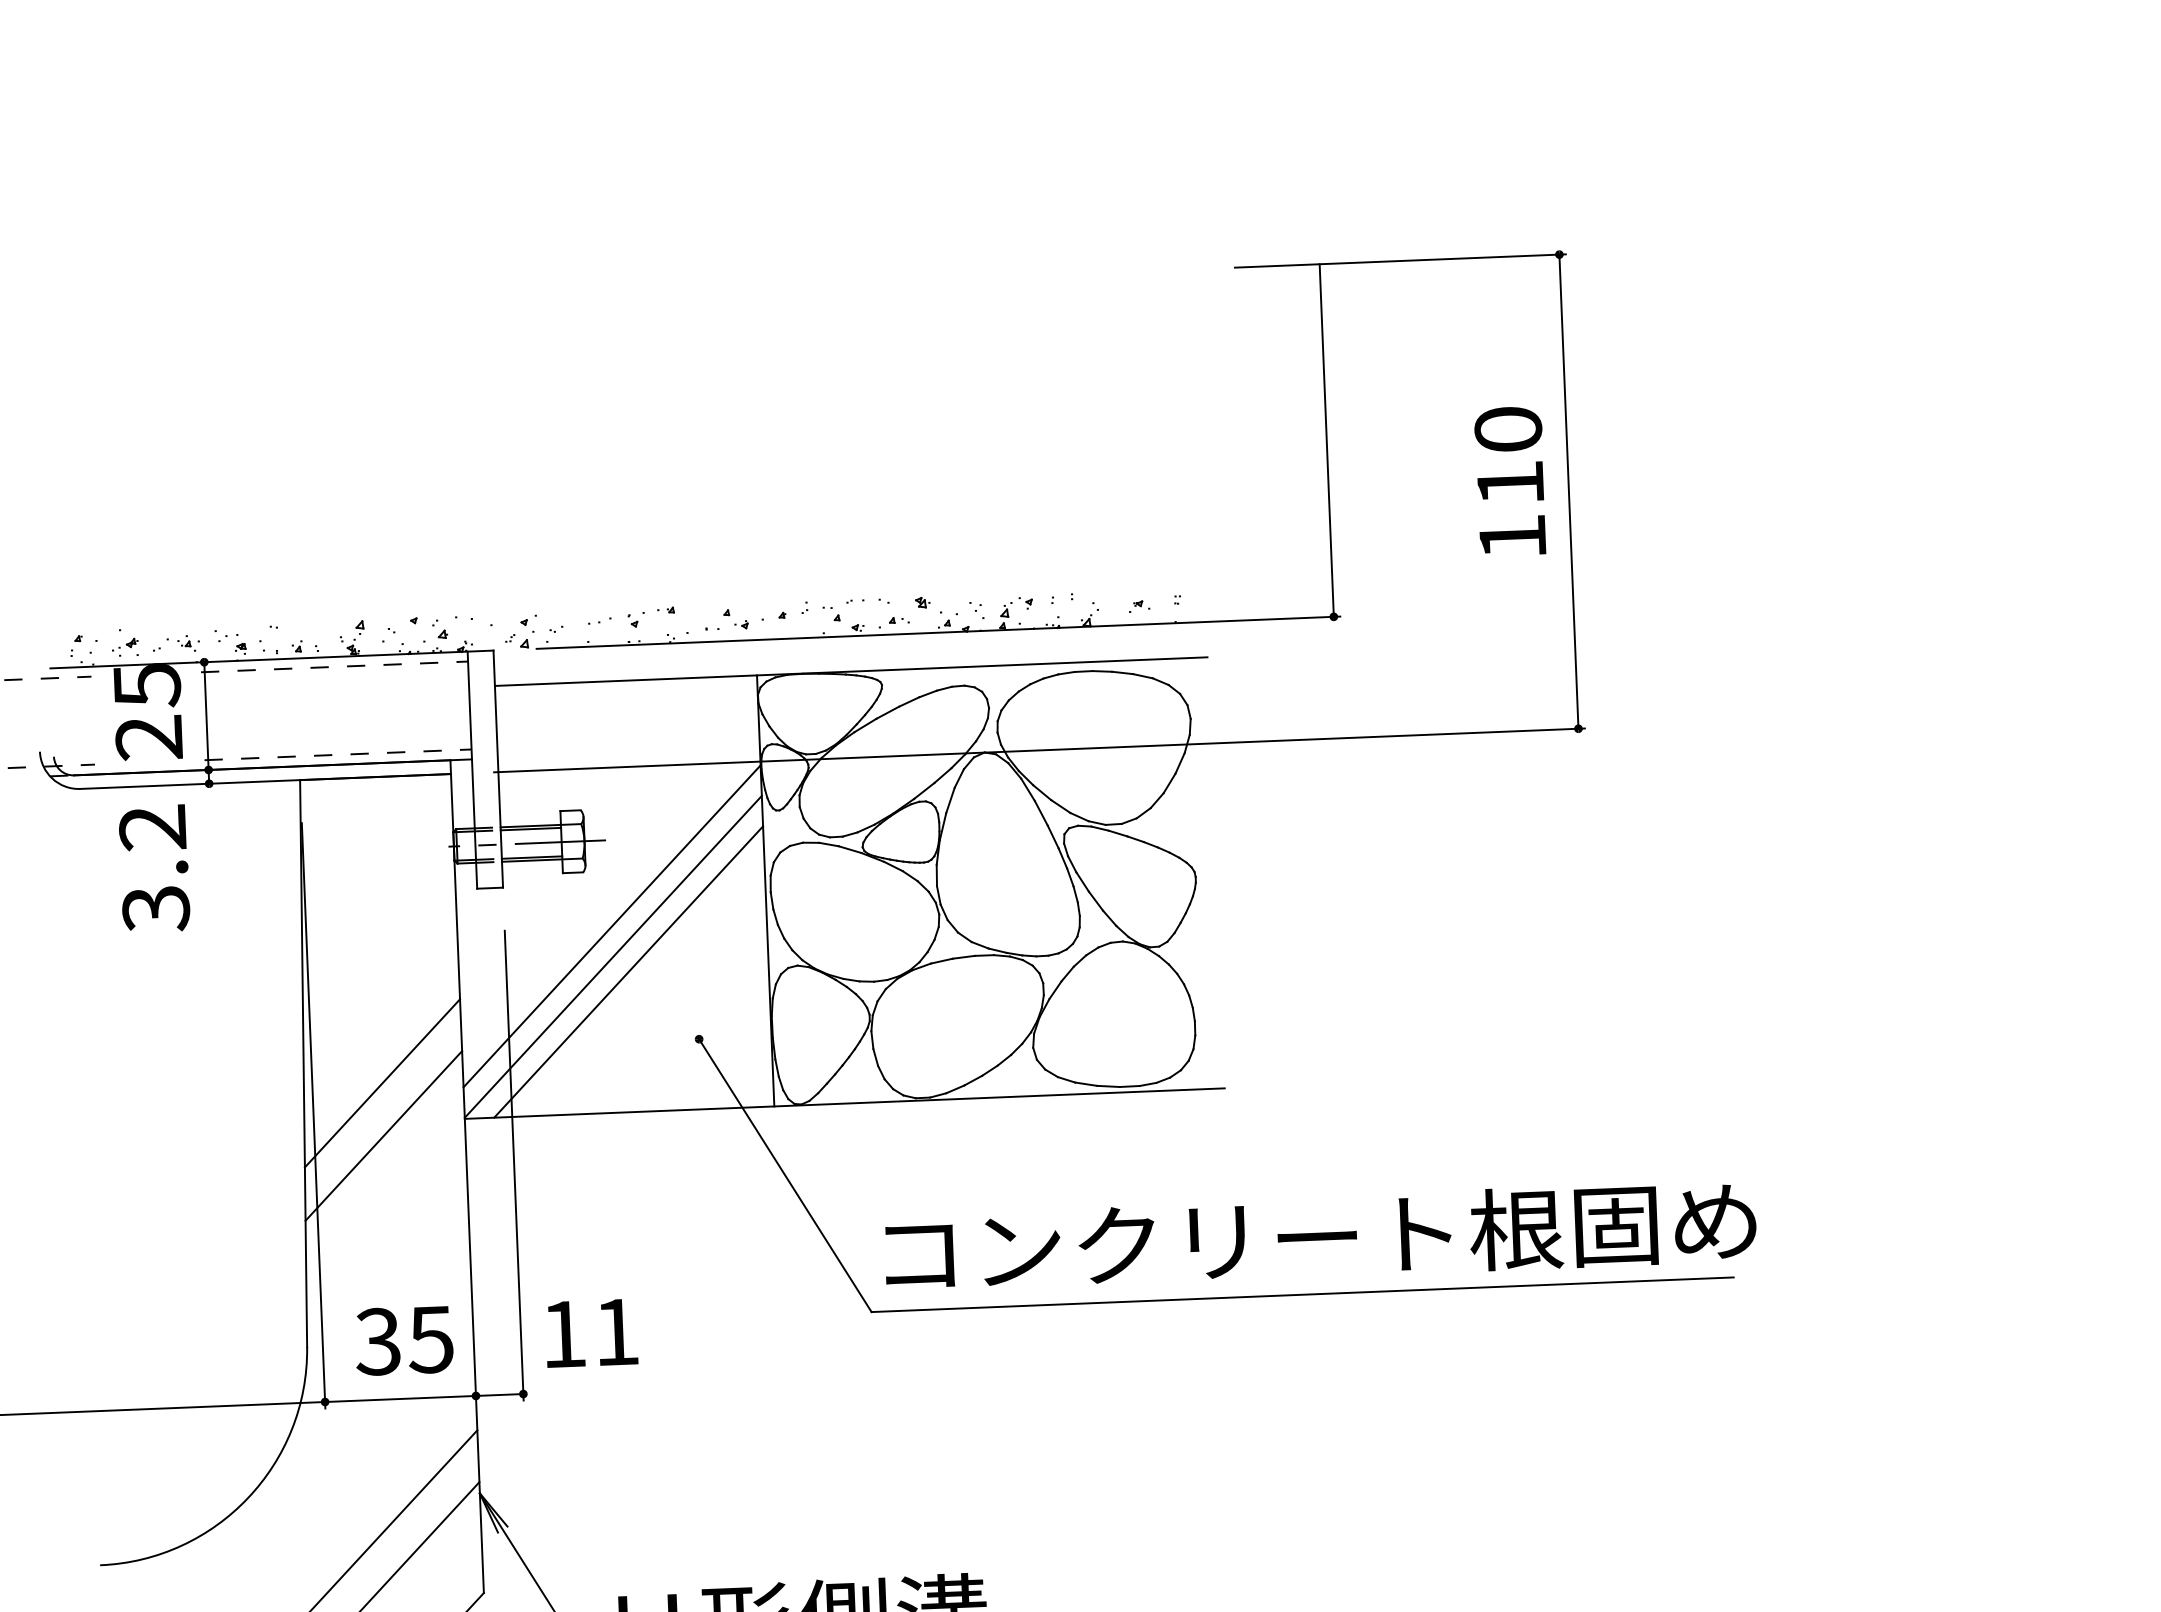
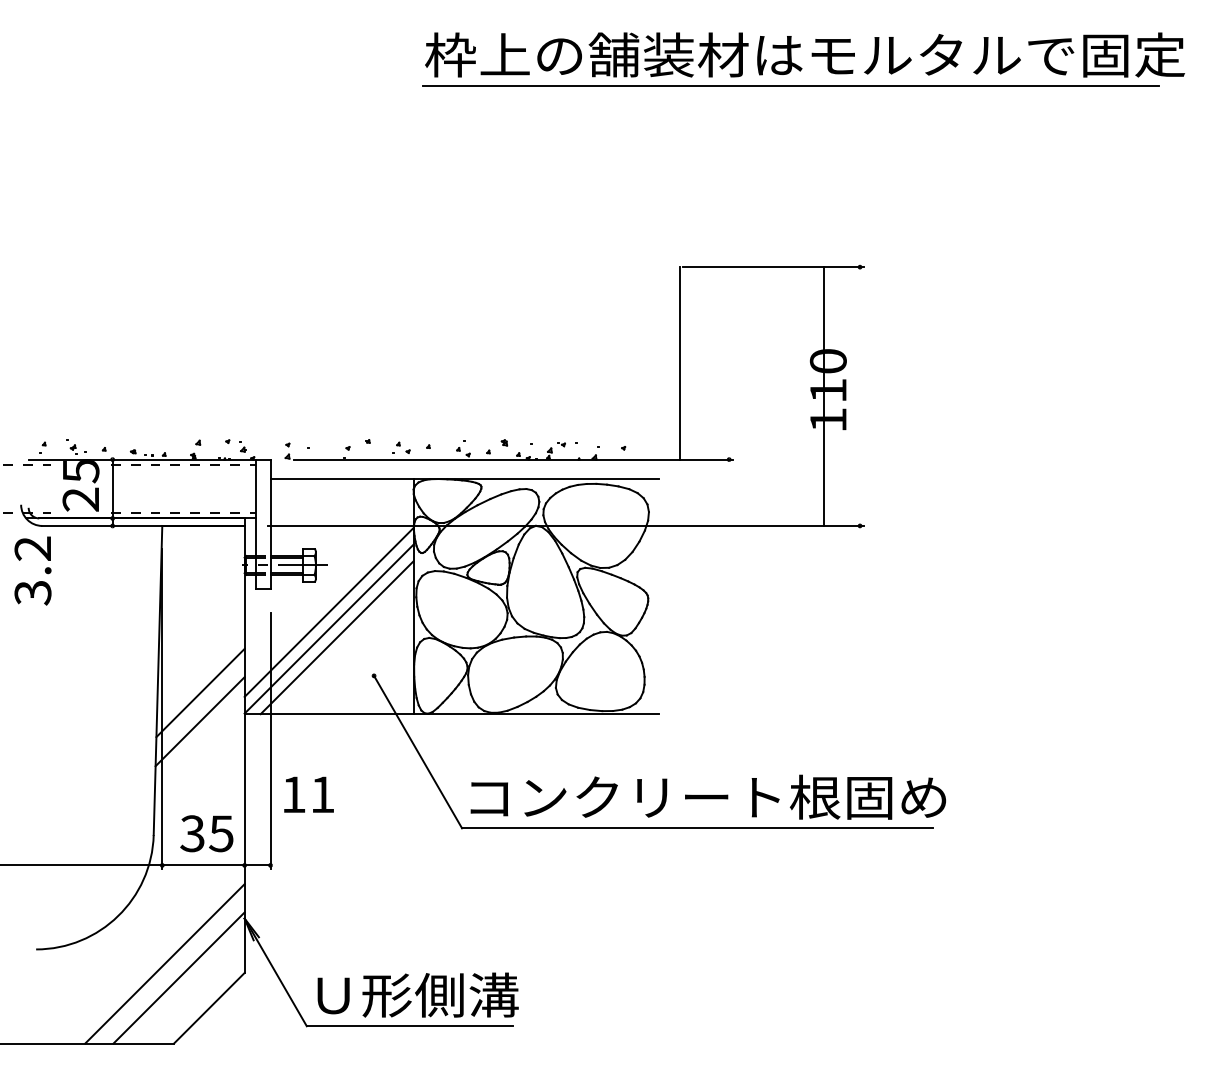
line: (1327, 440) -> (680, 363), moved
line: (1569, 491) -> (824, 396), moved
text: (153, 867) -> (32, 570), moved
text: (590, 1332) -> (308, 794), moved

